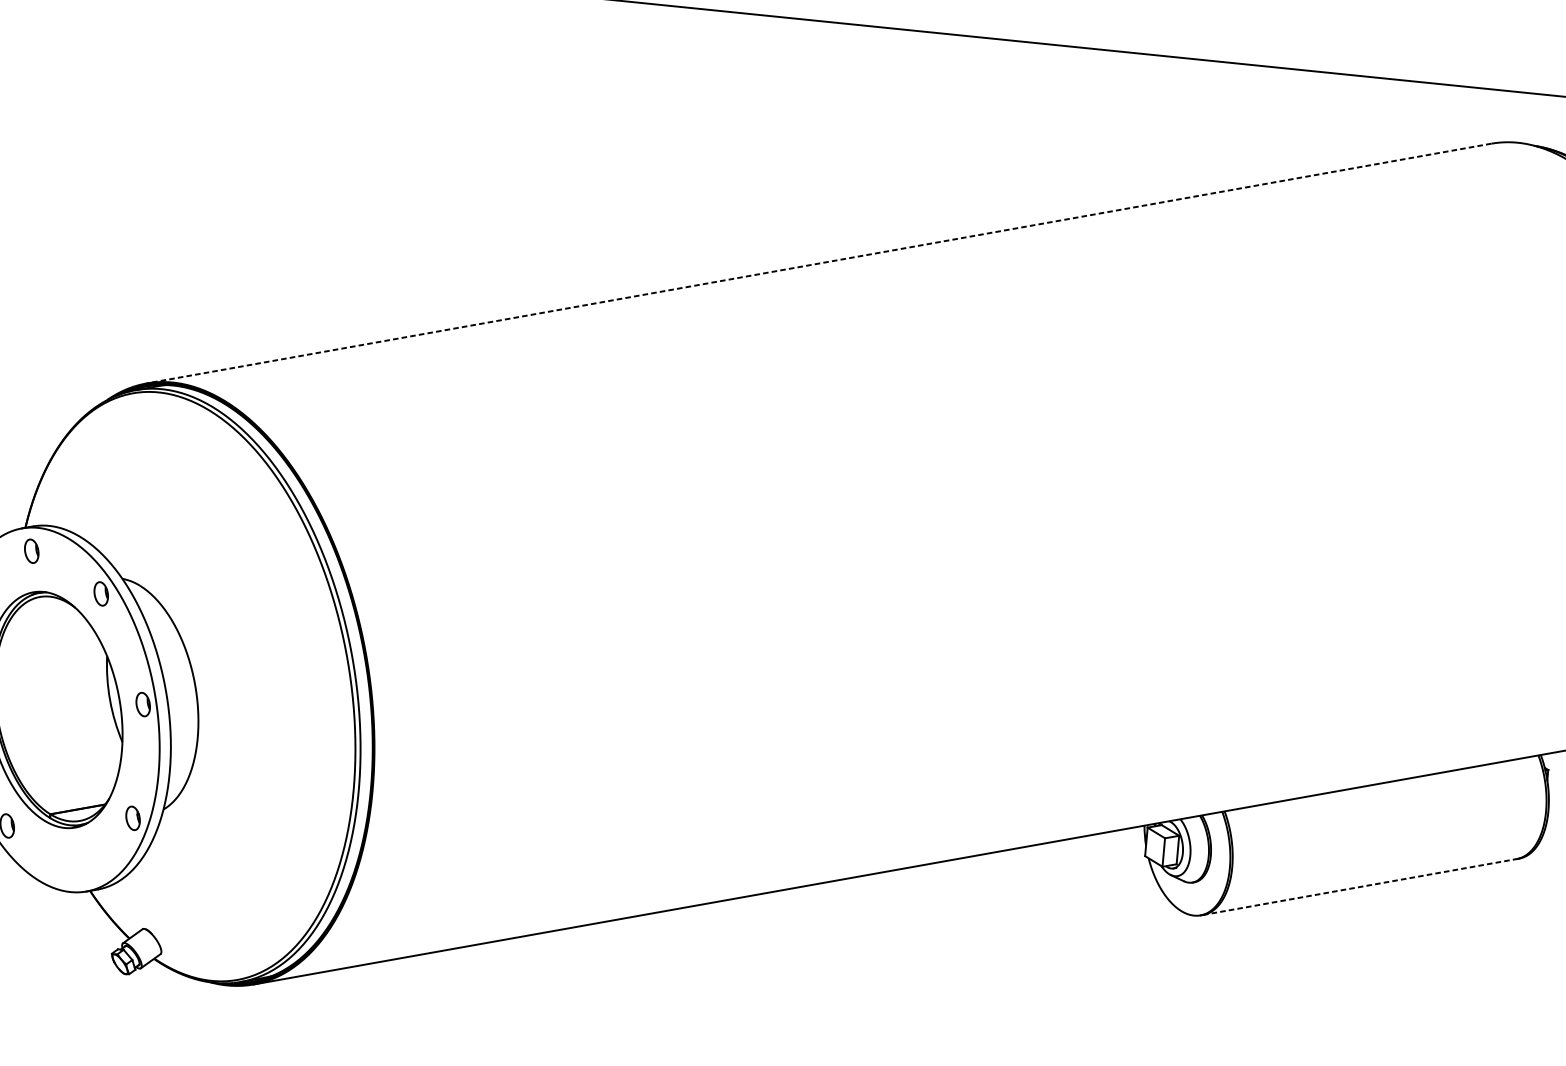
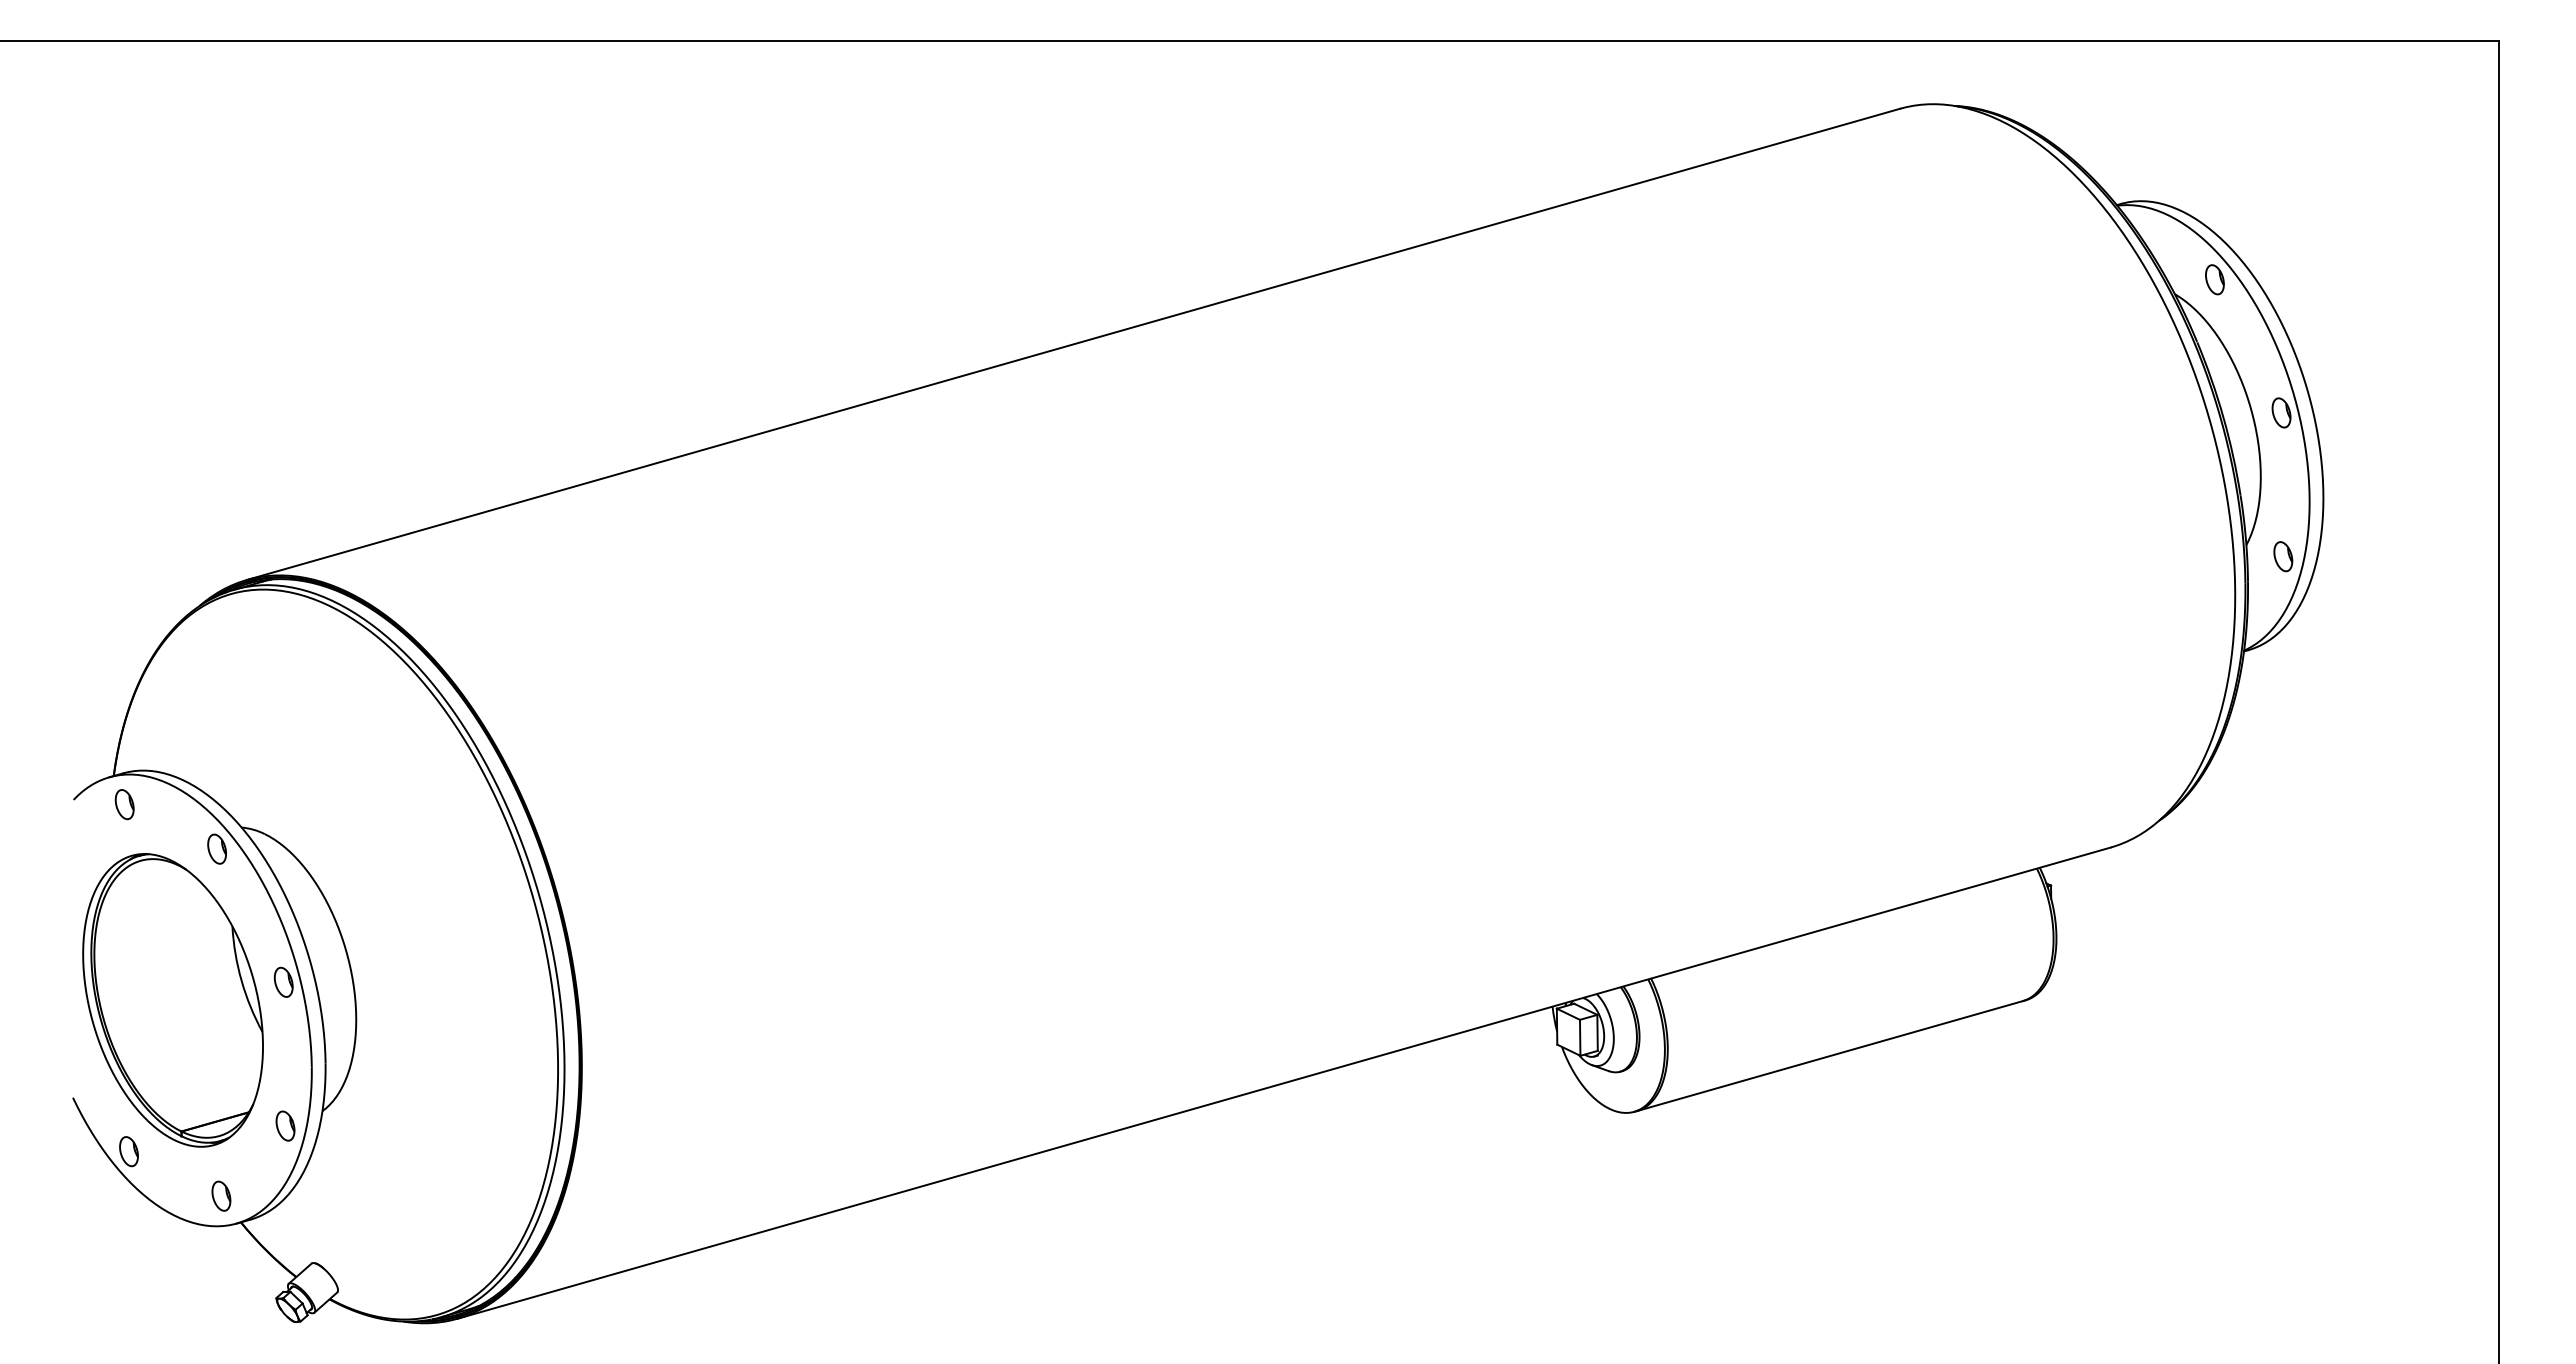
line: (818, 263) -> (1073, 344), dashed -> solid
part: (76, 868) -> (221, 1195), added
line: (1360, 887) -> (1830, 1056), dashed -> solid

